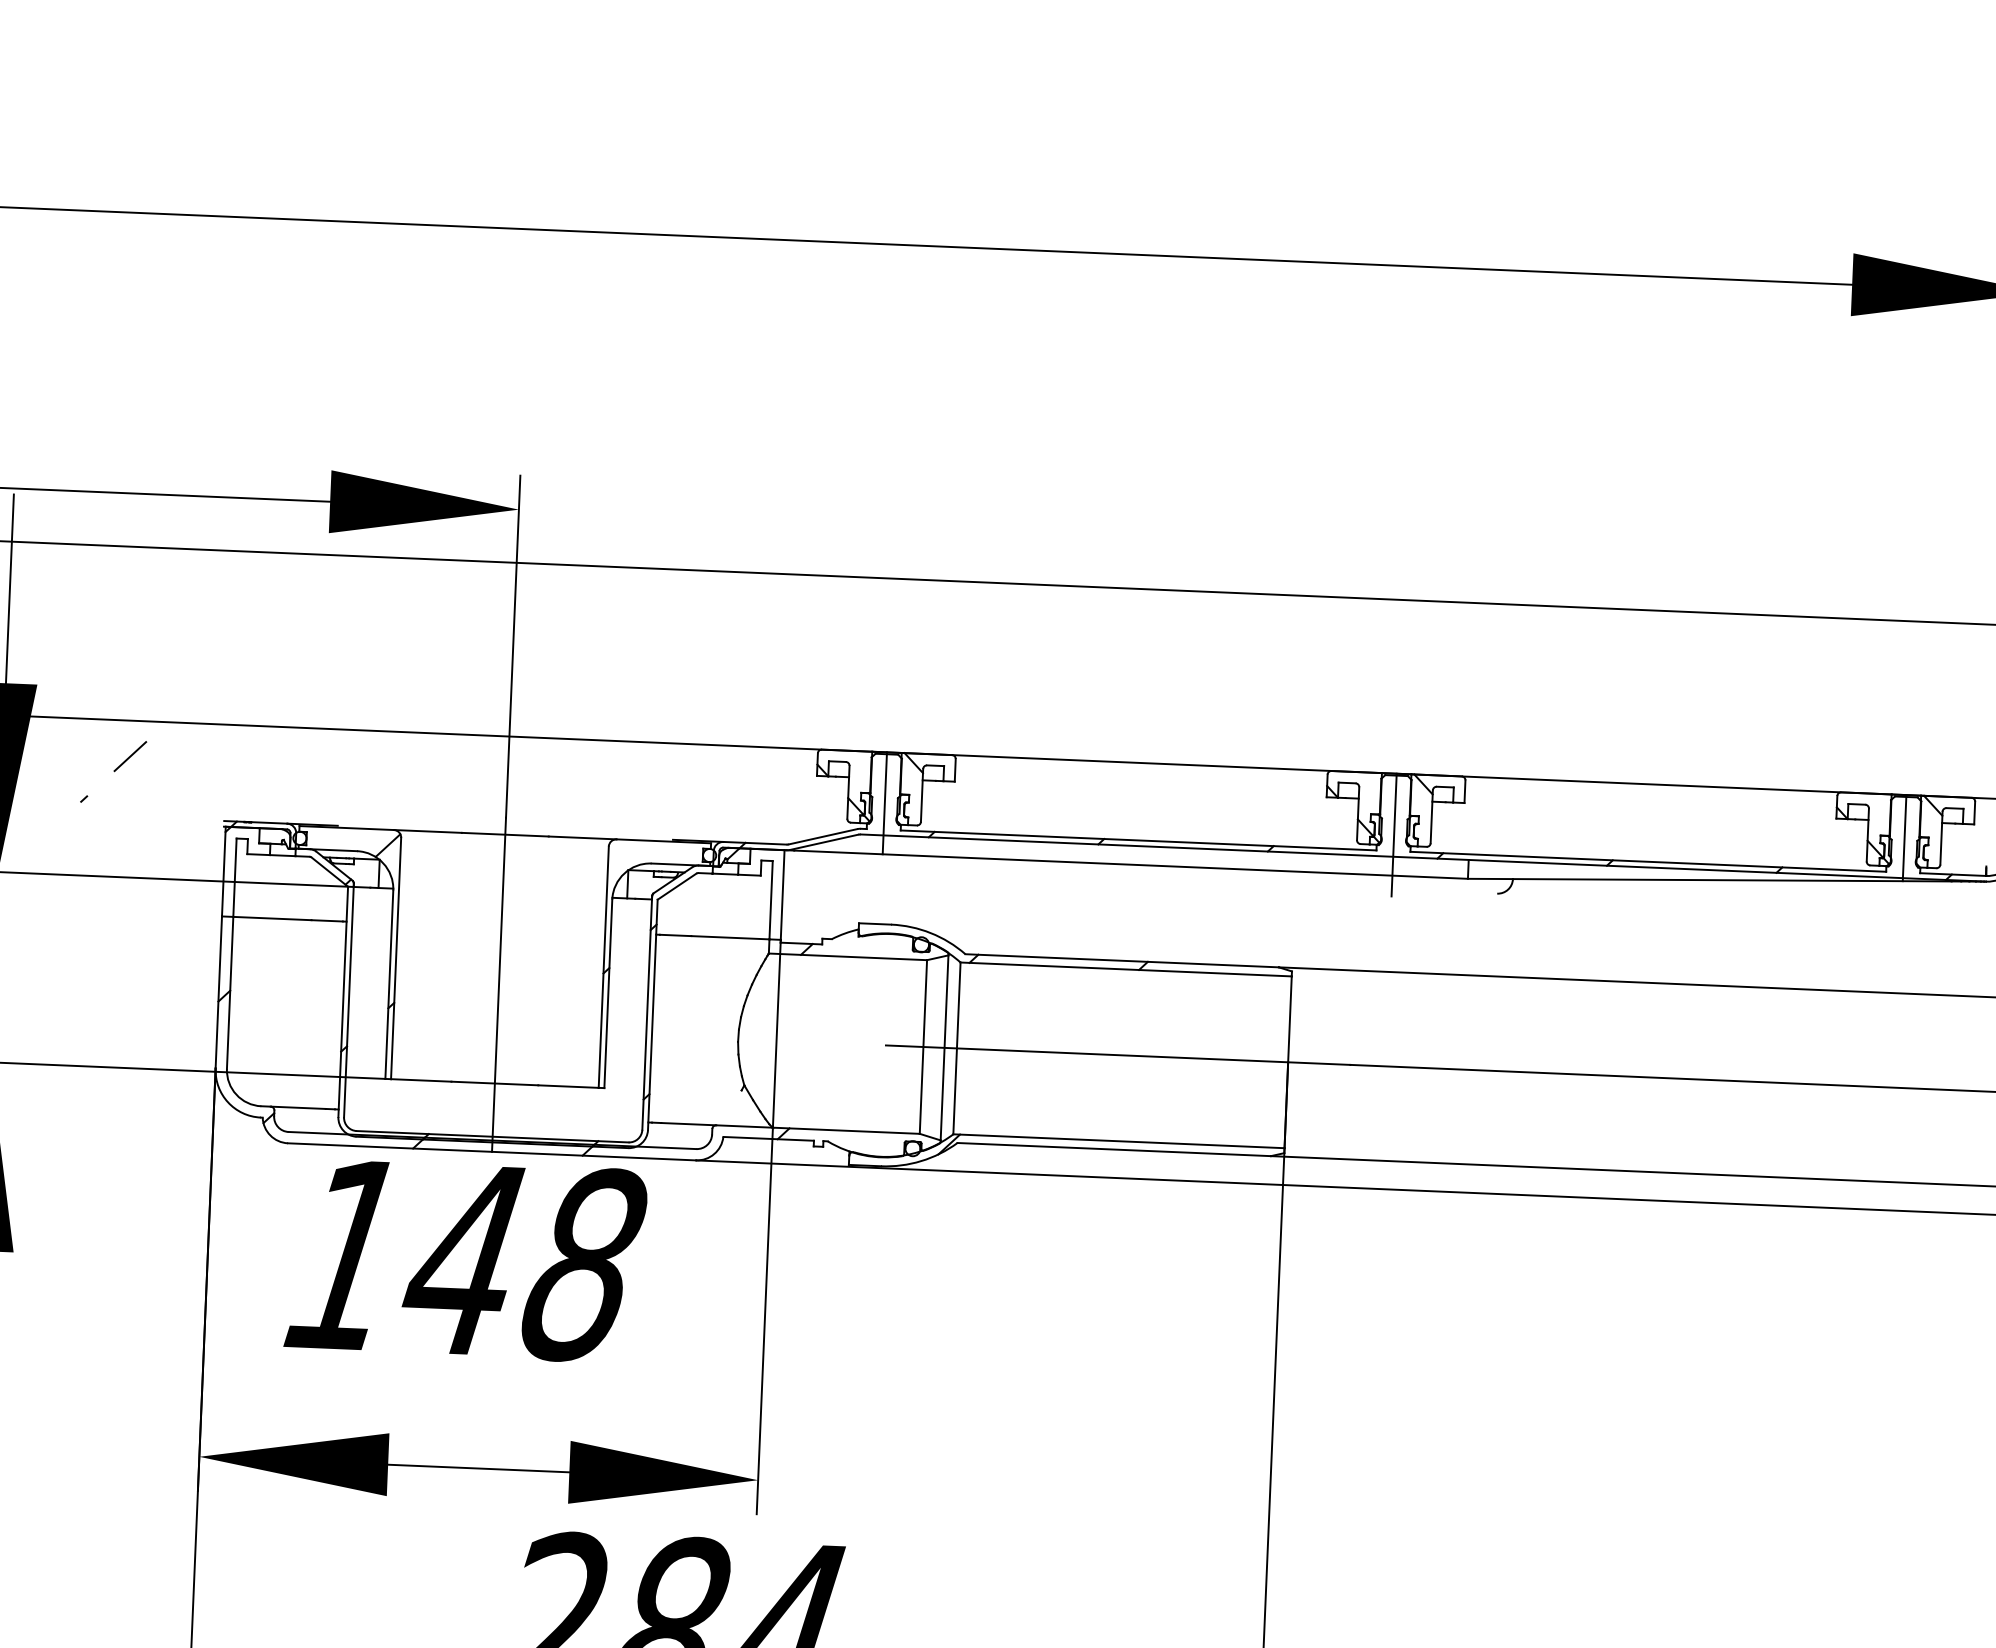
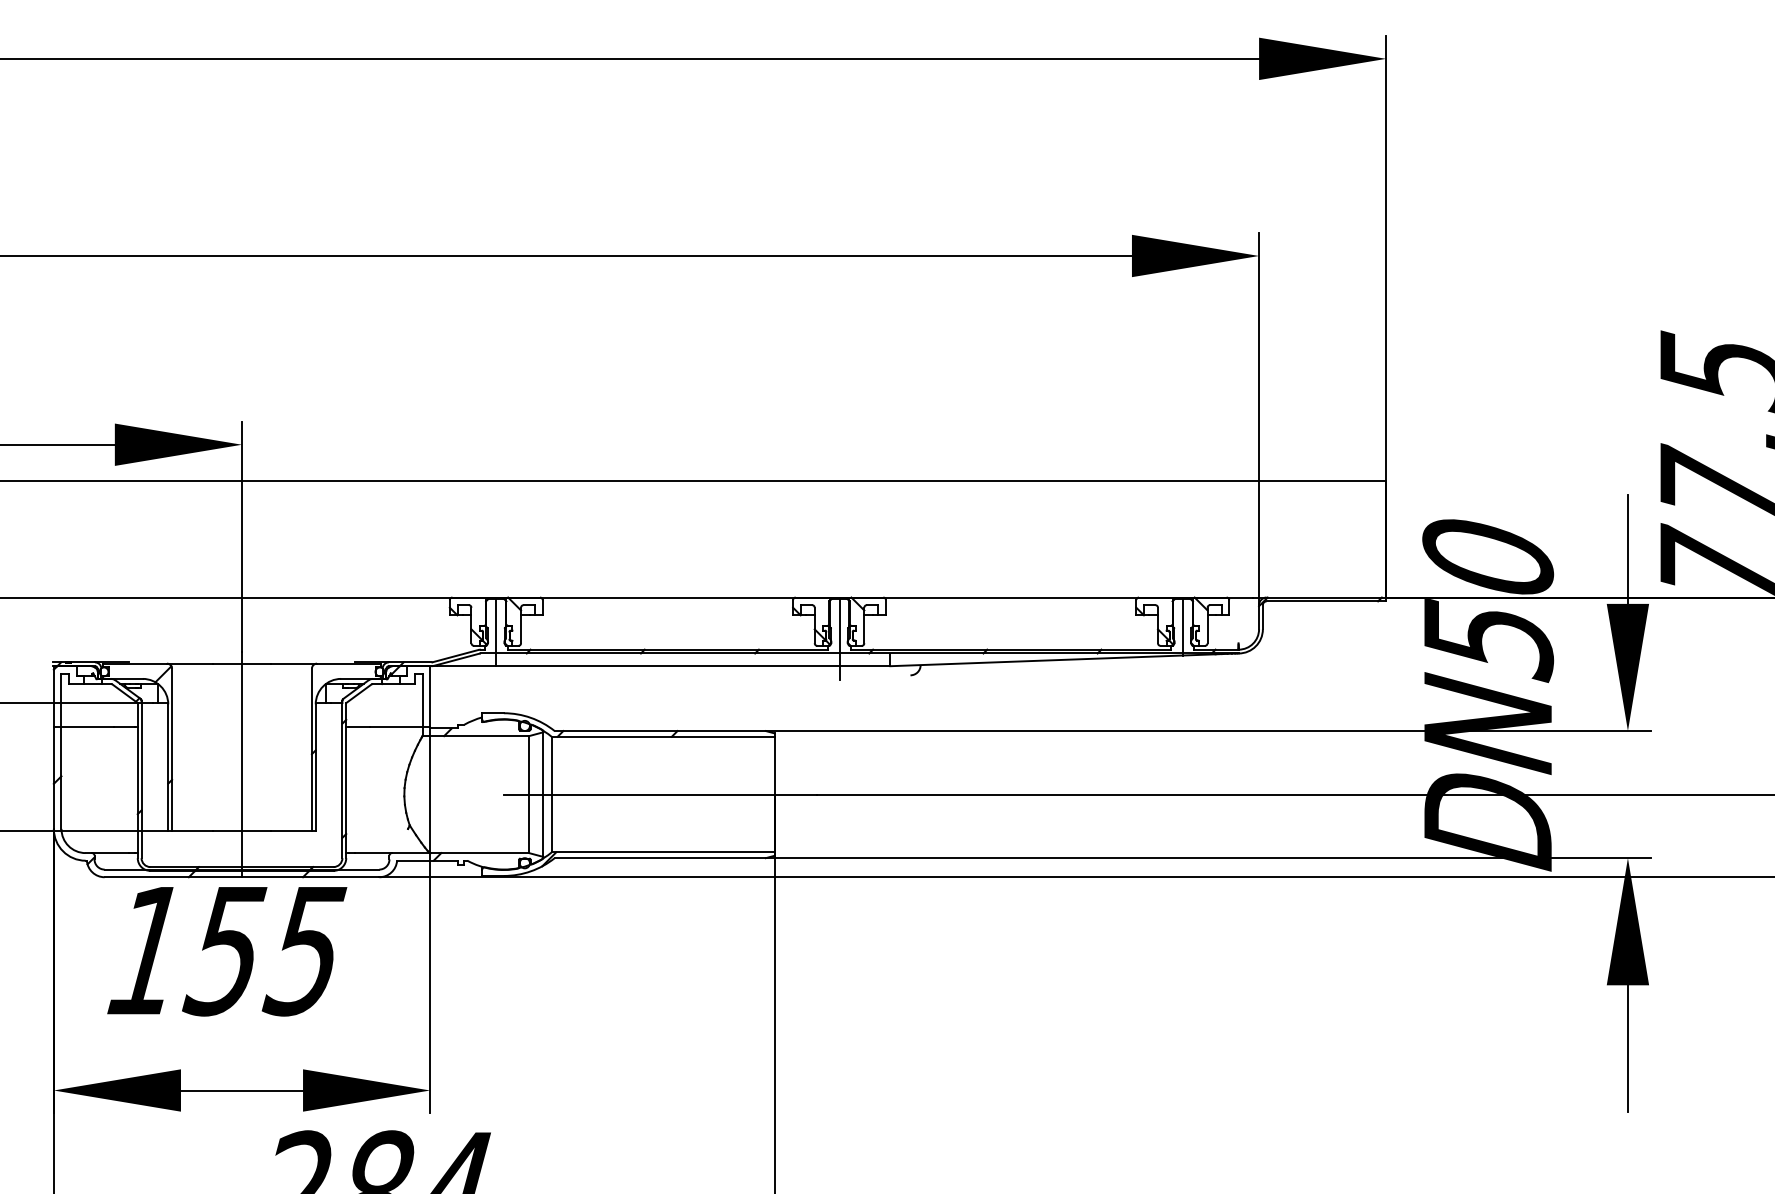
text: (520, 1262) -> (264, 950), 148 -> 155

